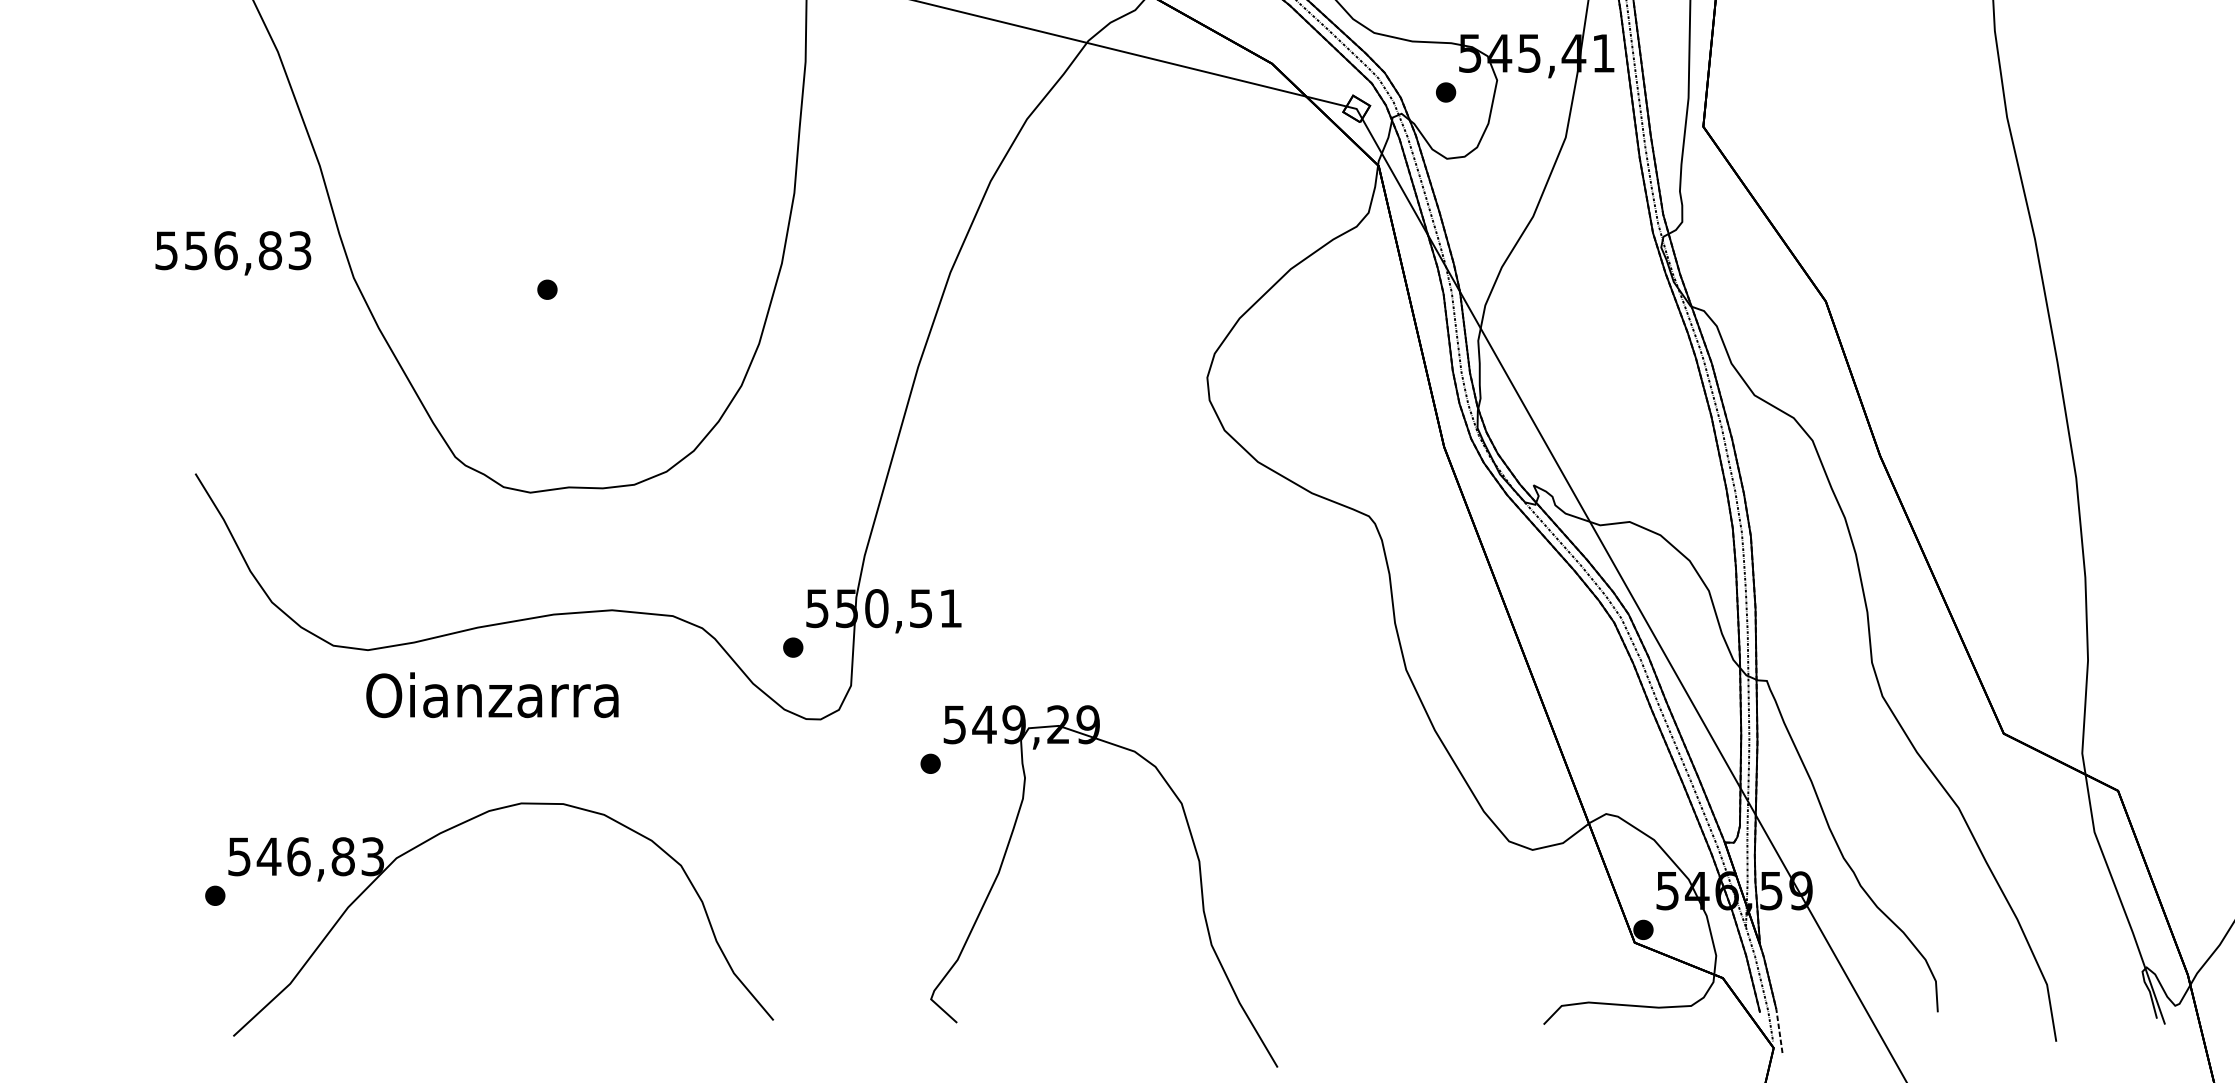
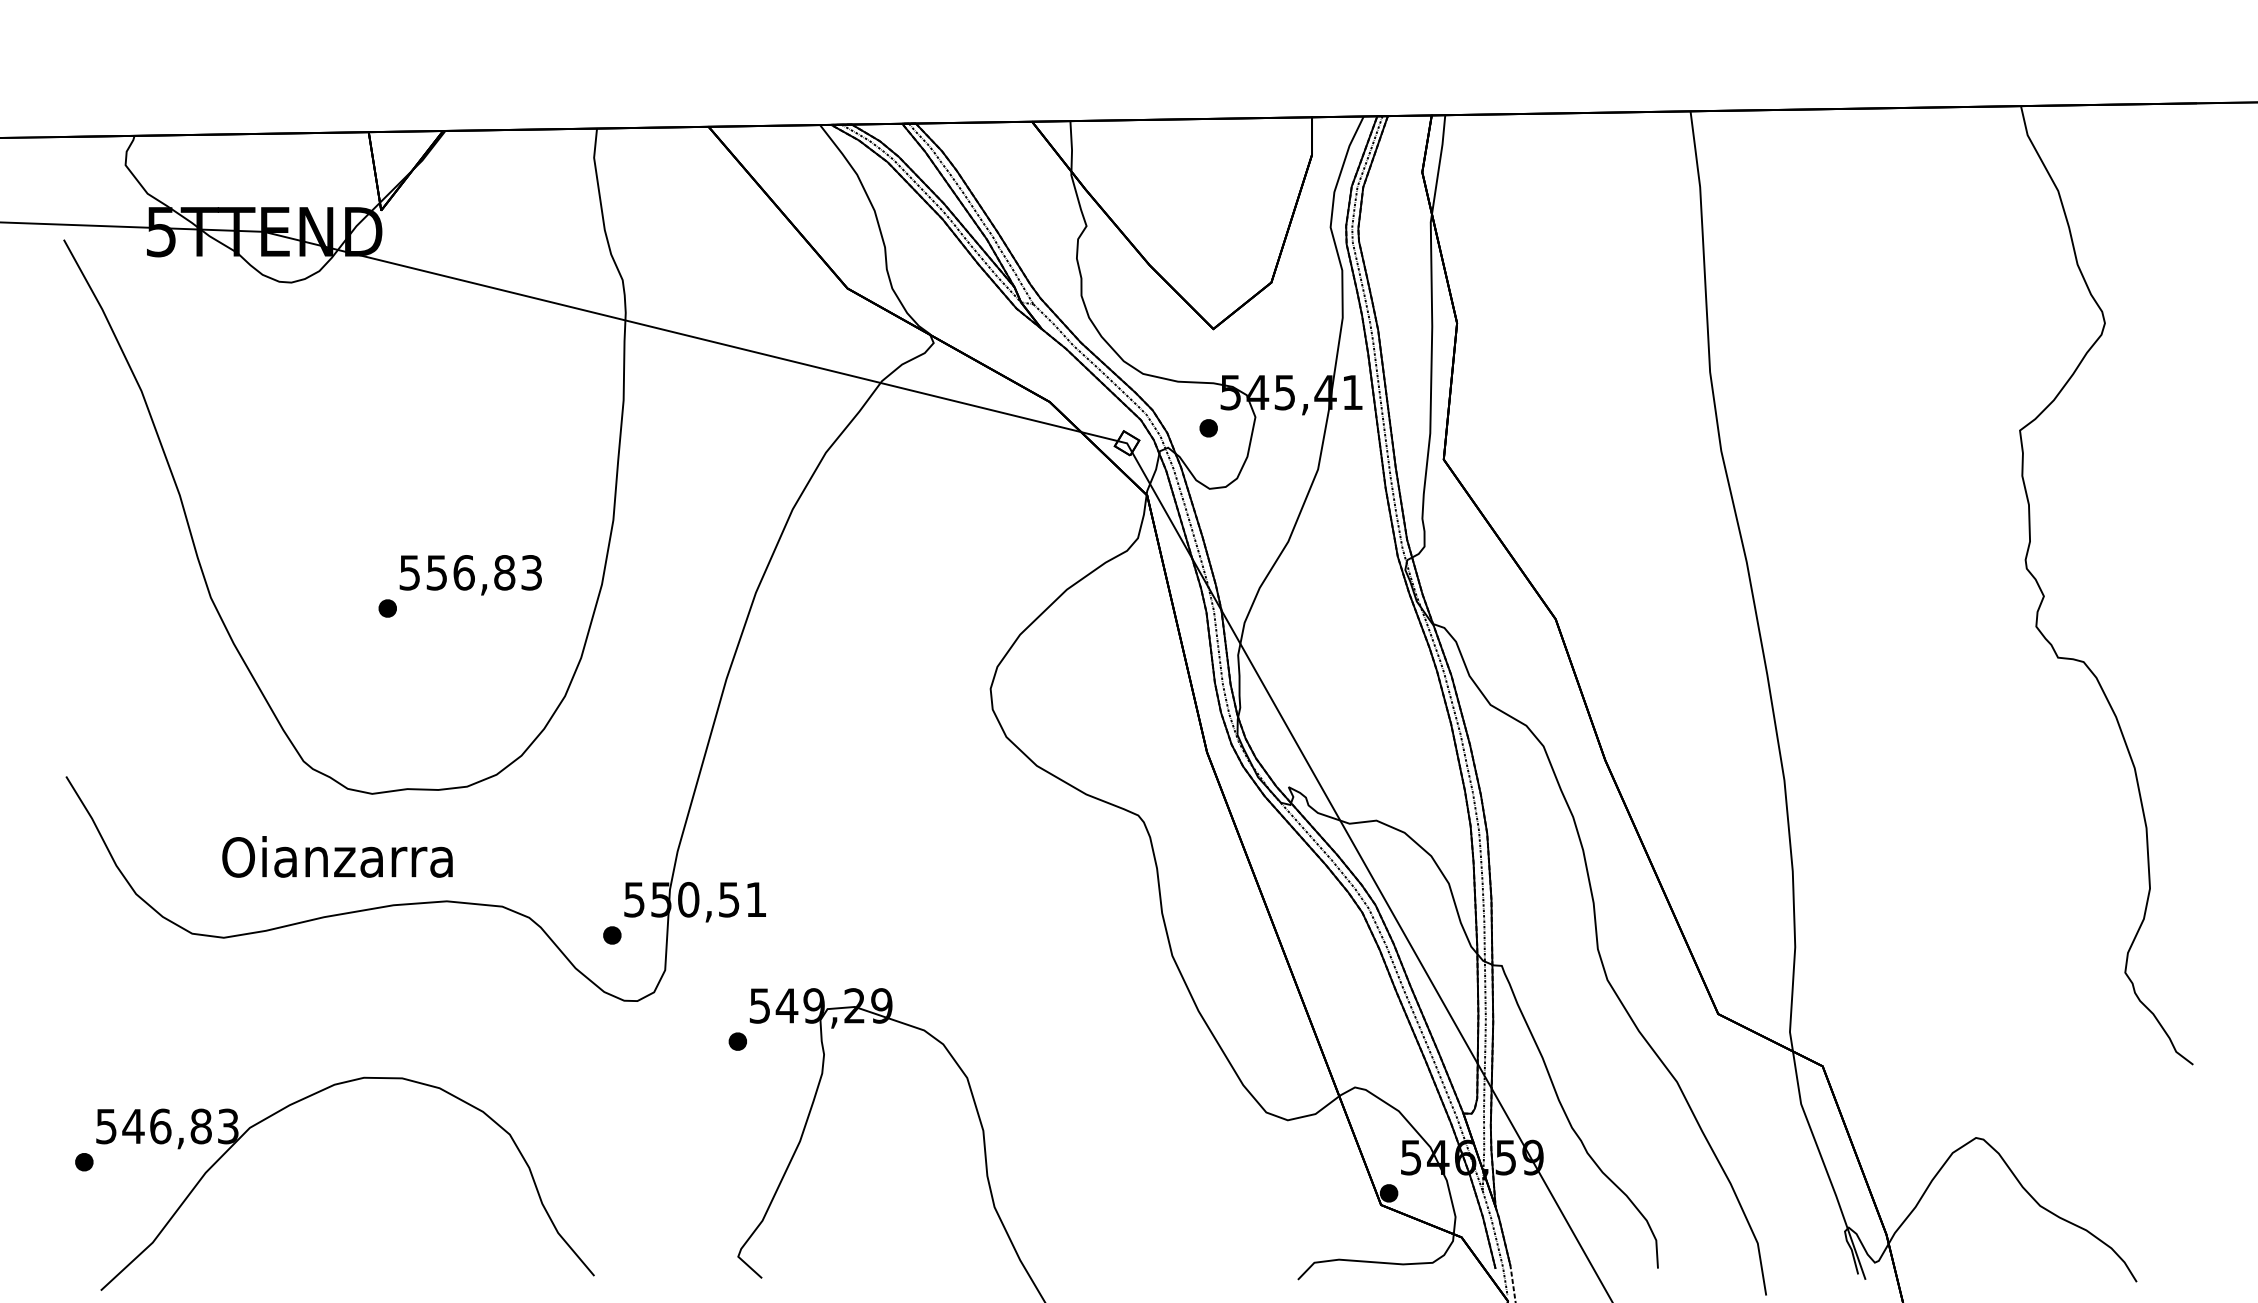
text: (232, 253) -> (470, 575), moved
text: (492, 694) -> (337, 856), moved

